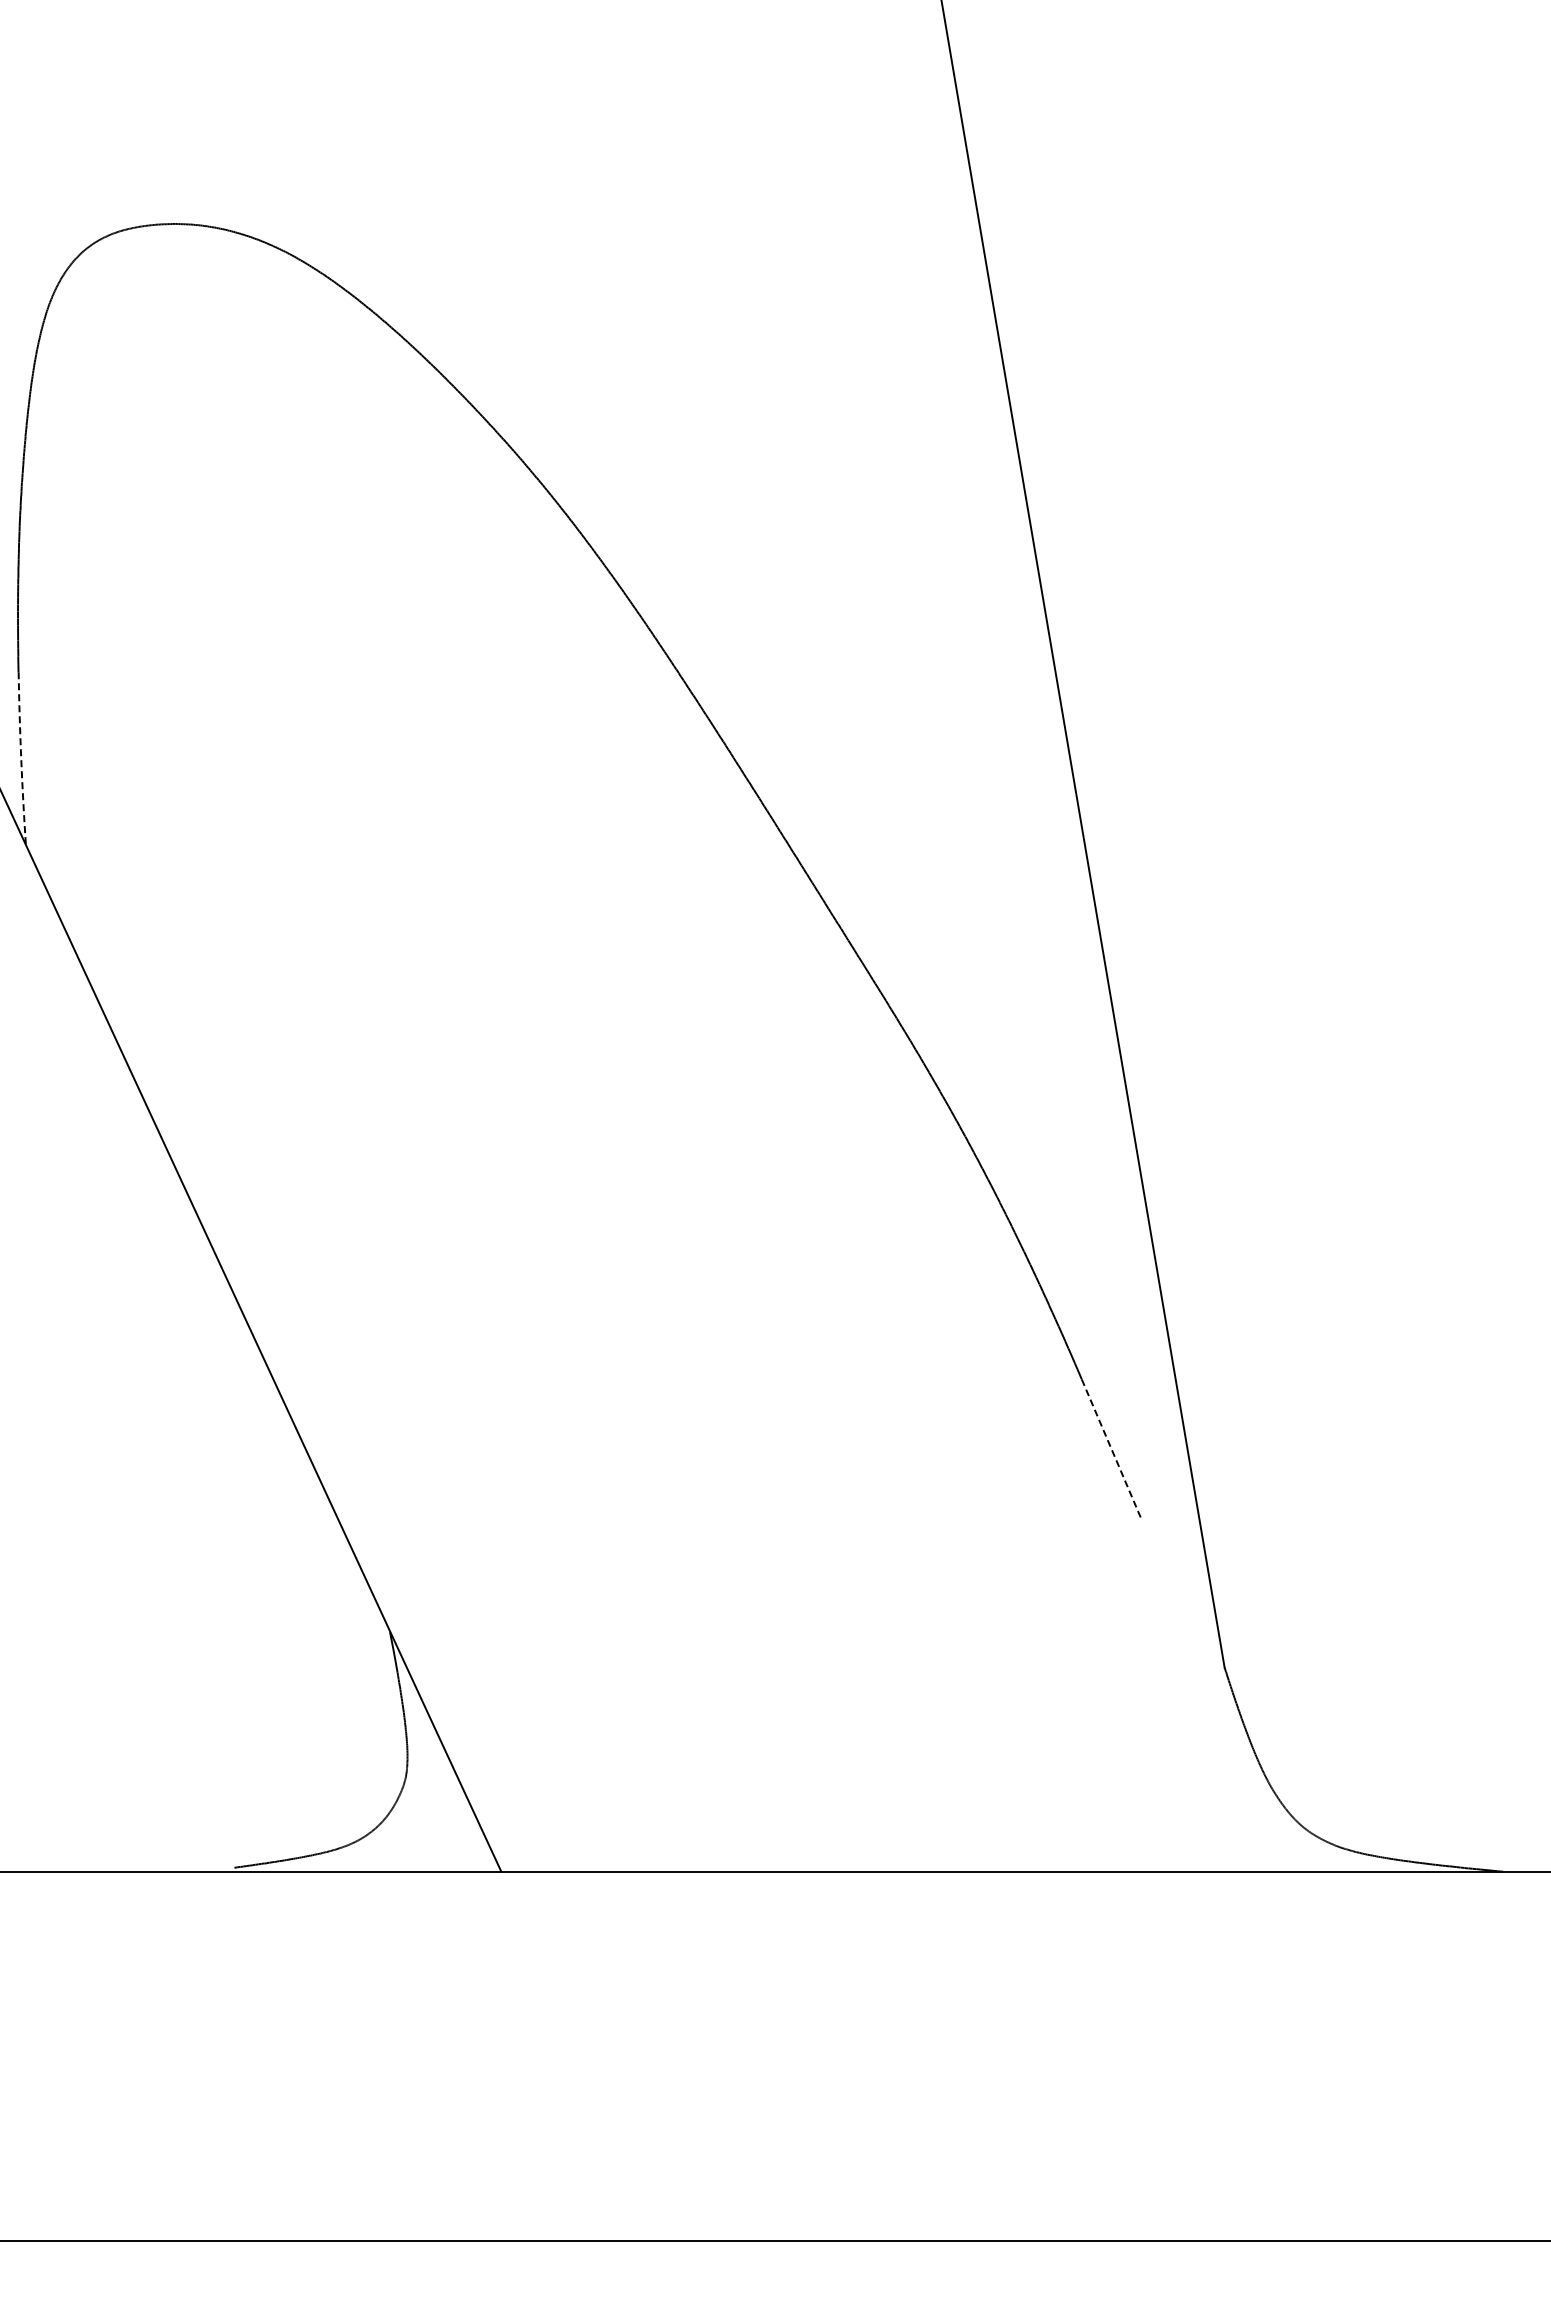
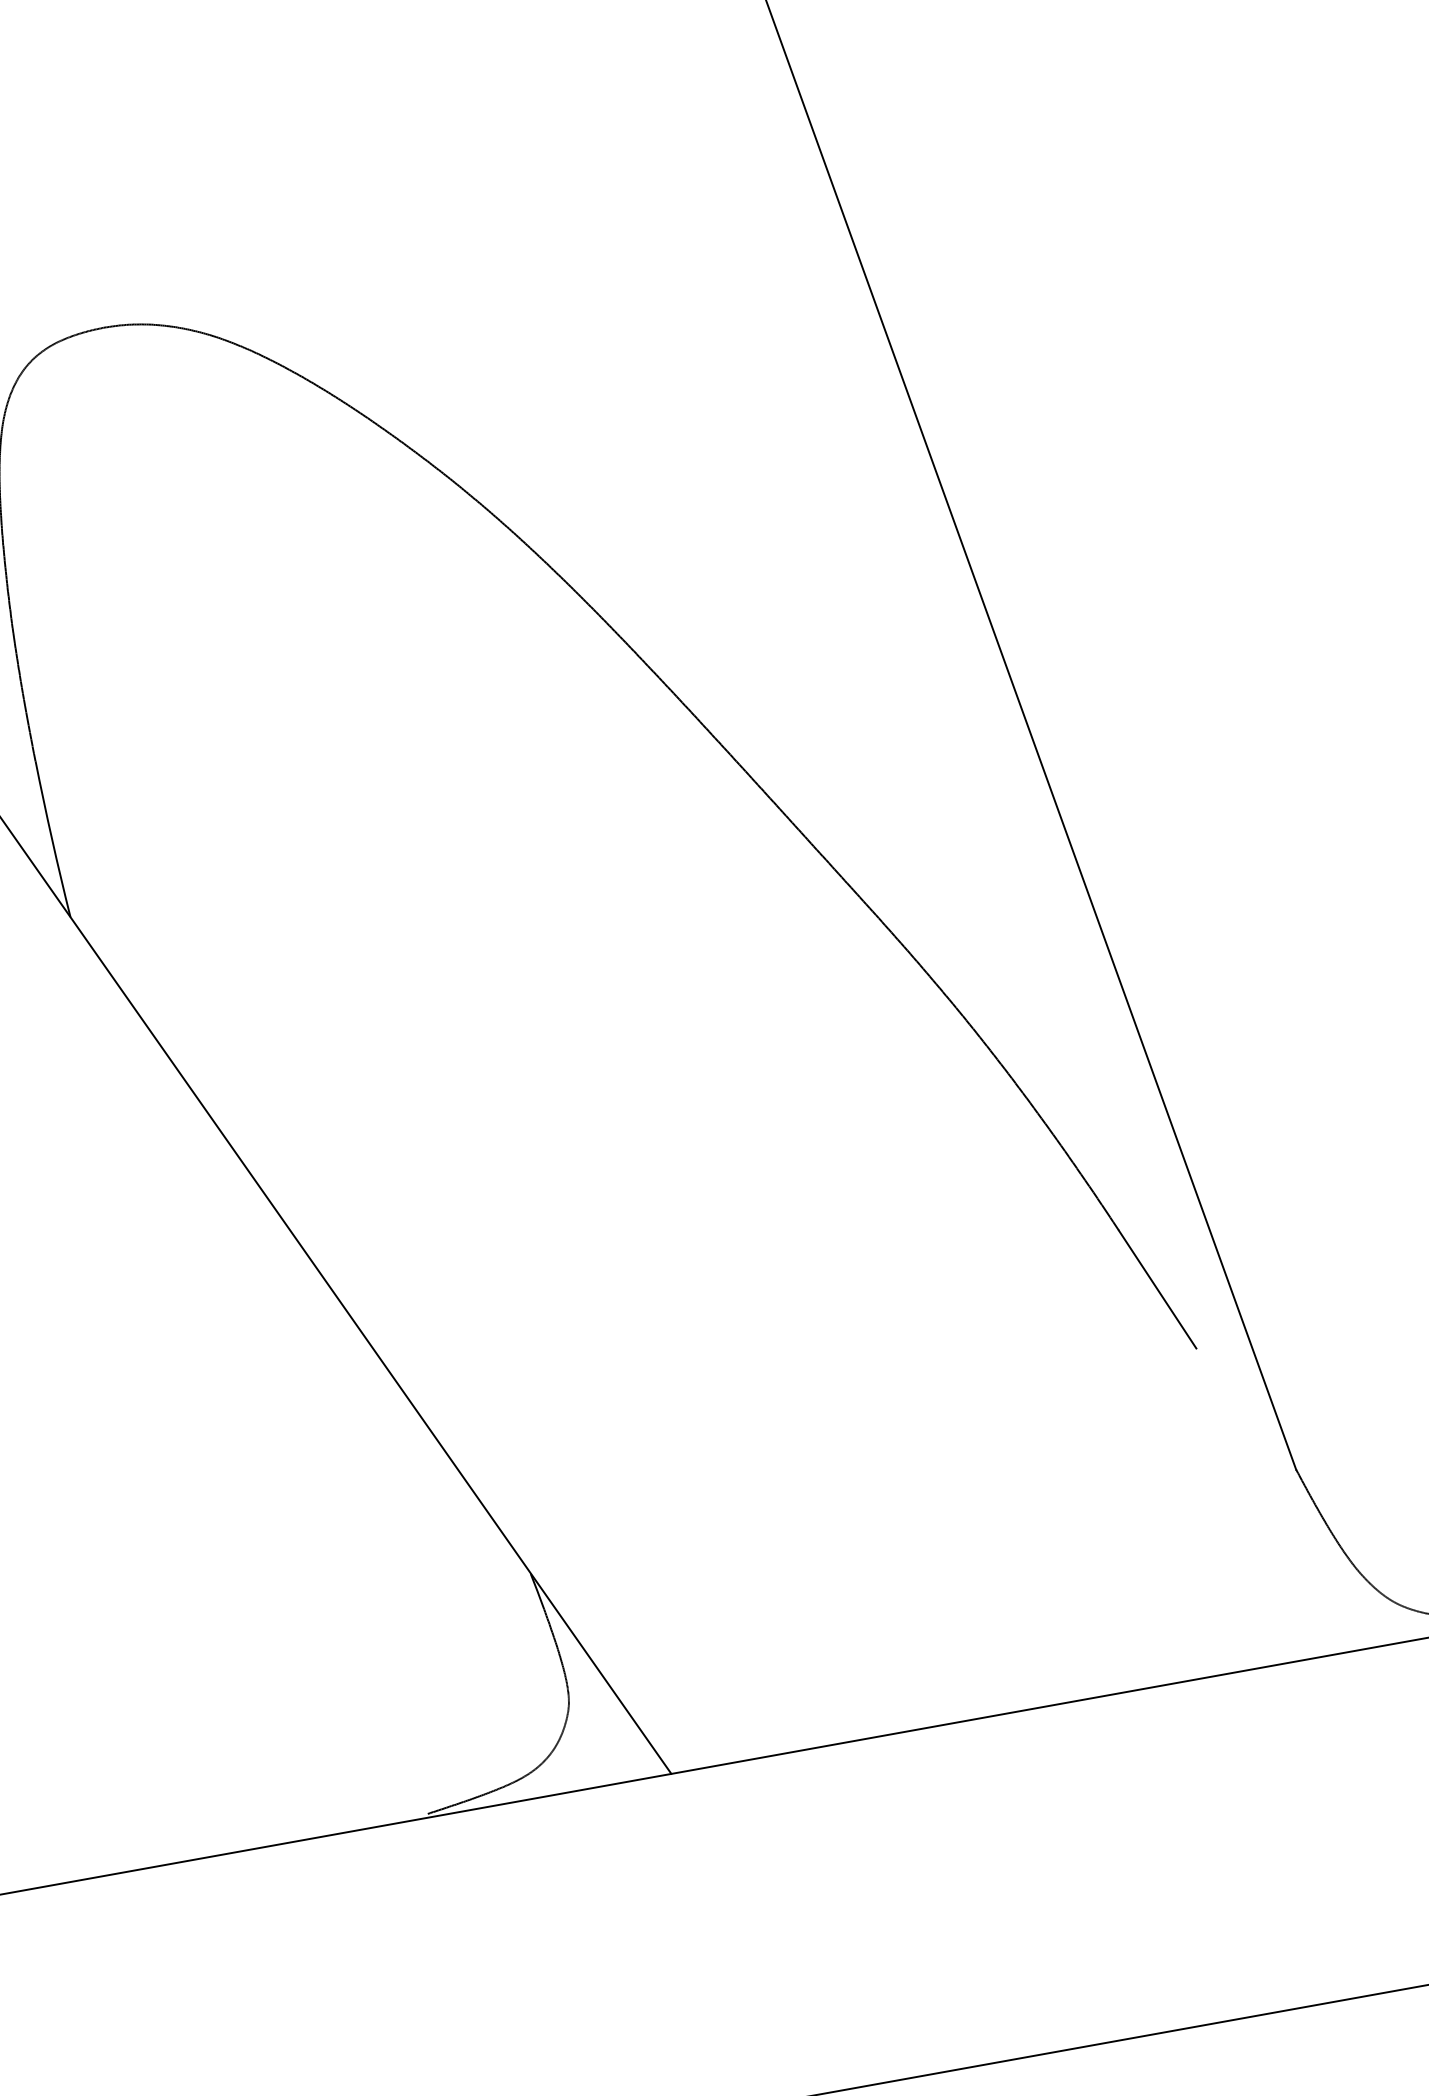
arc: (21, 758) -> (52, 839), dashed -> solid
line: (1111, 1449) -> (1157, 1289), dashed -> solid

